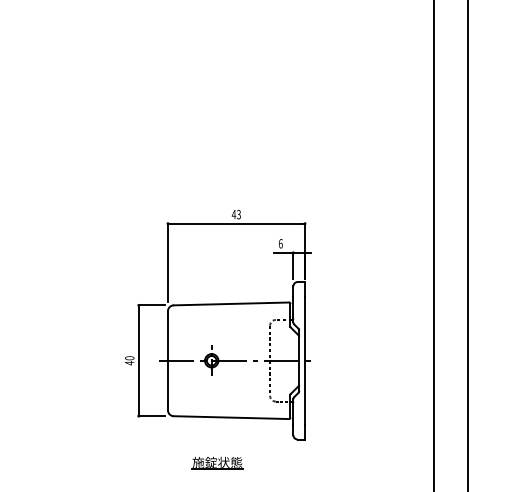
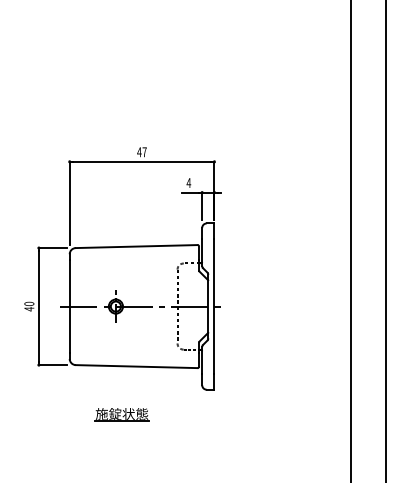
text: (238, 214) -> (144, 152), 43 -> 47
text: (280, 243) -> (188, 182), 6 -> 4

